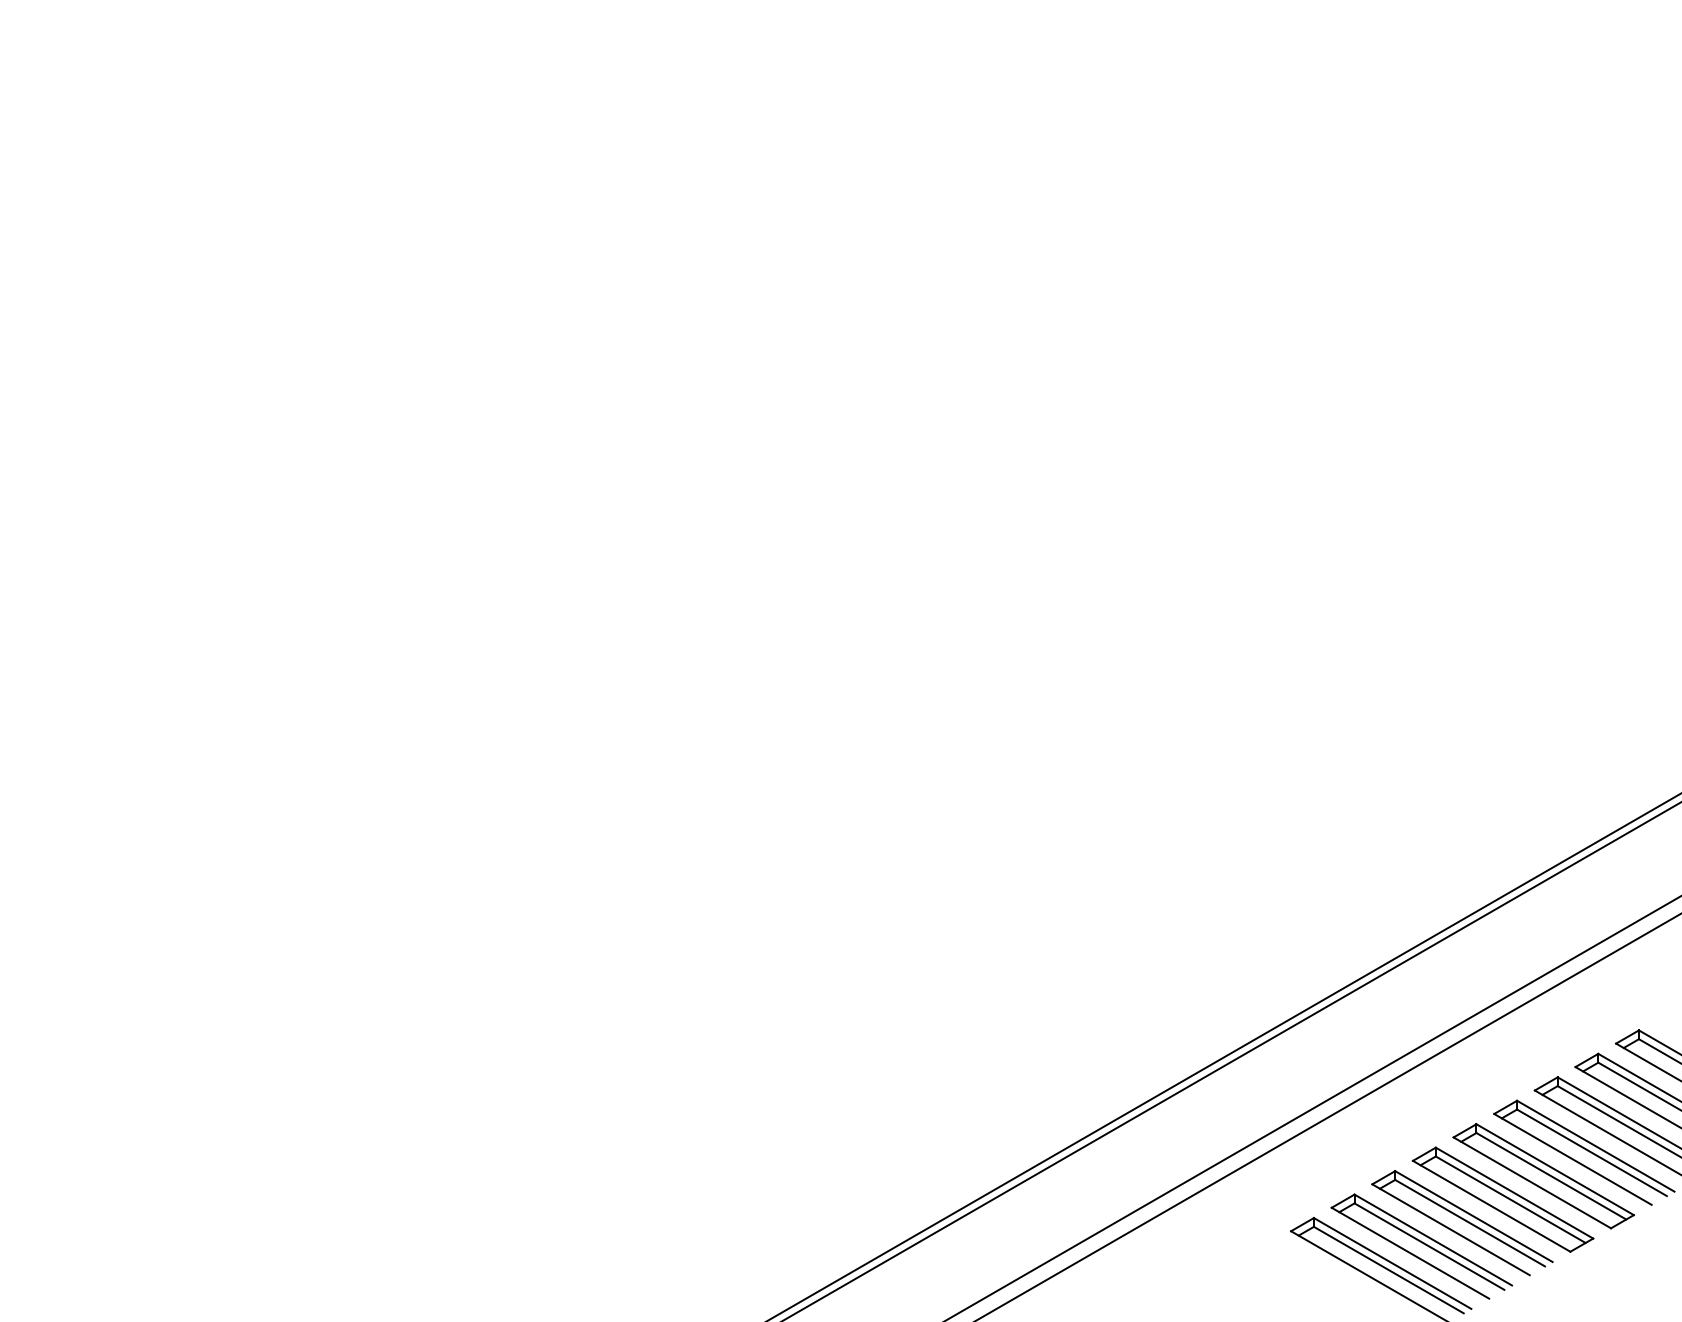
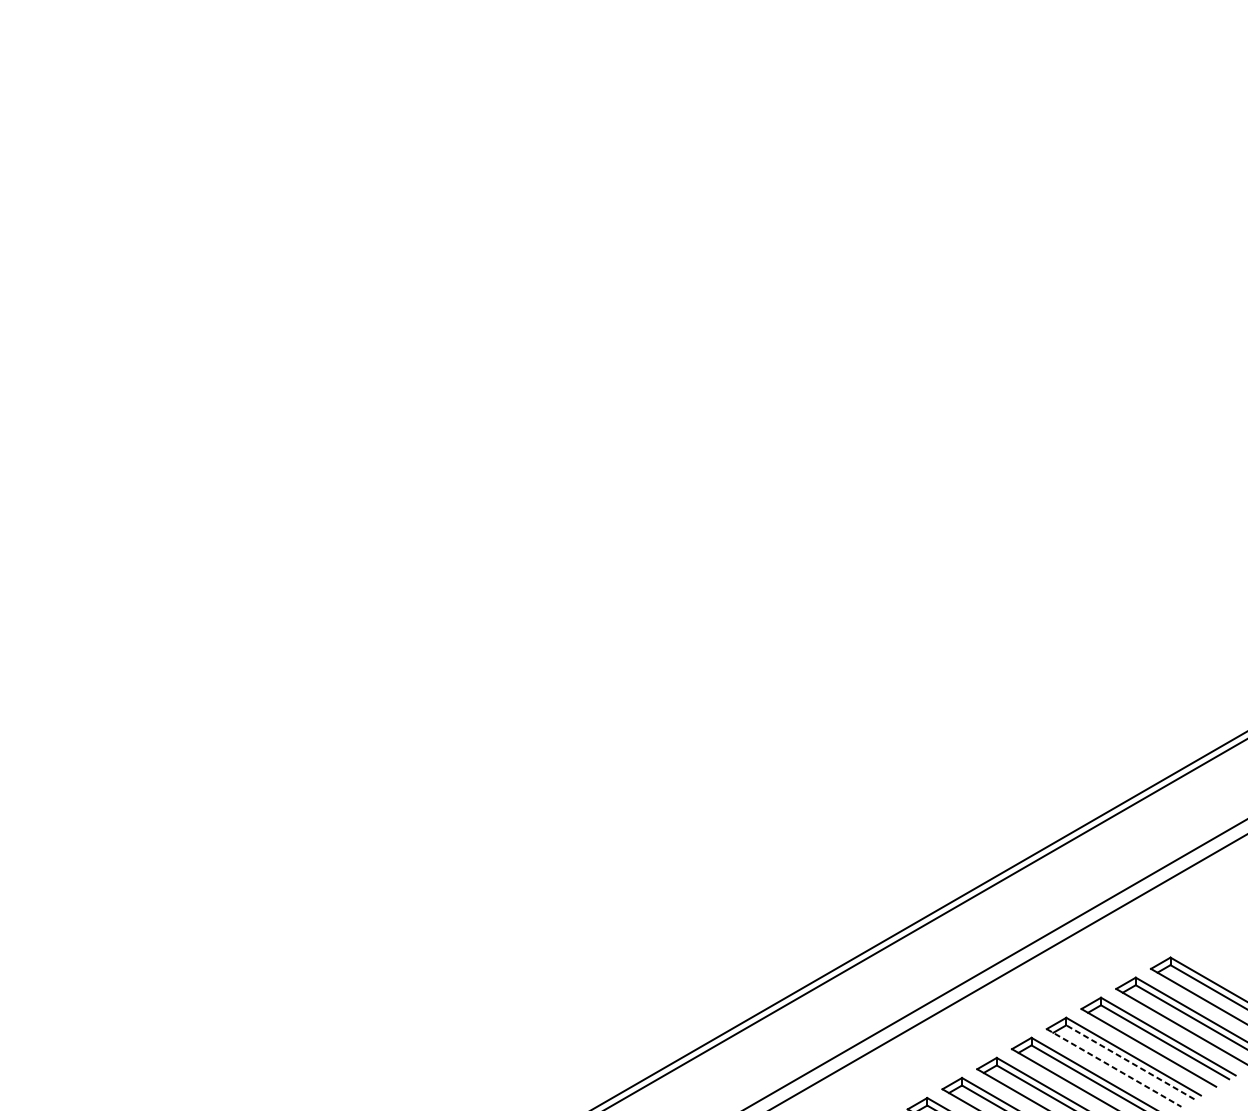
line: (1591, 1152) -> (1129, 1062), solid -> dashed
line: (1572, 1159) -> (1113, 1068), solid -> dashed

